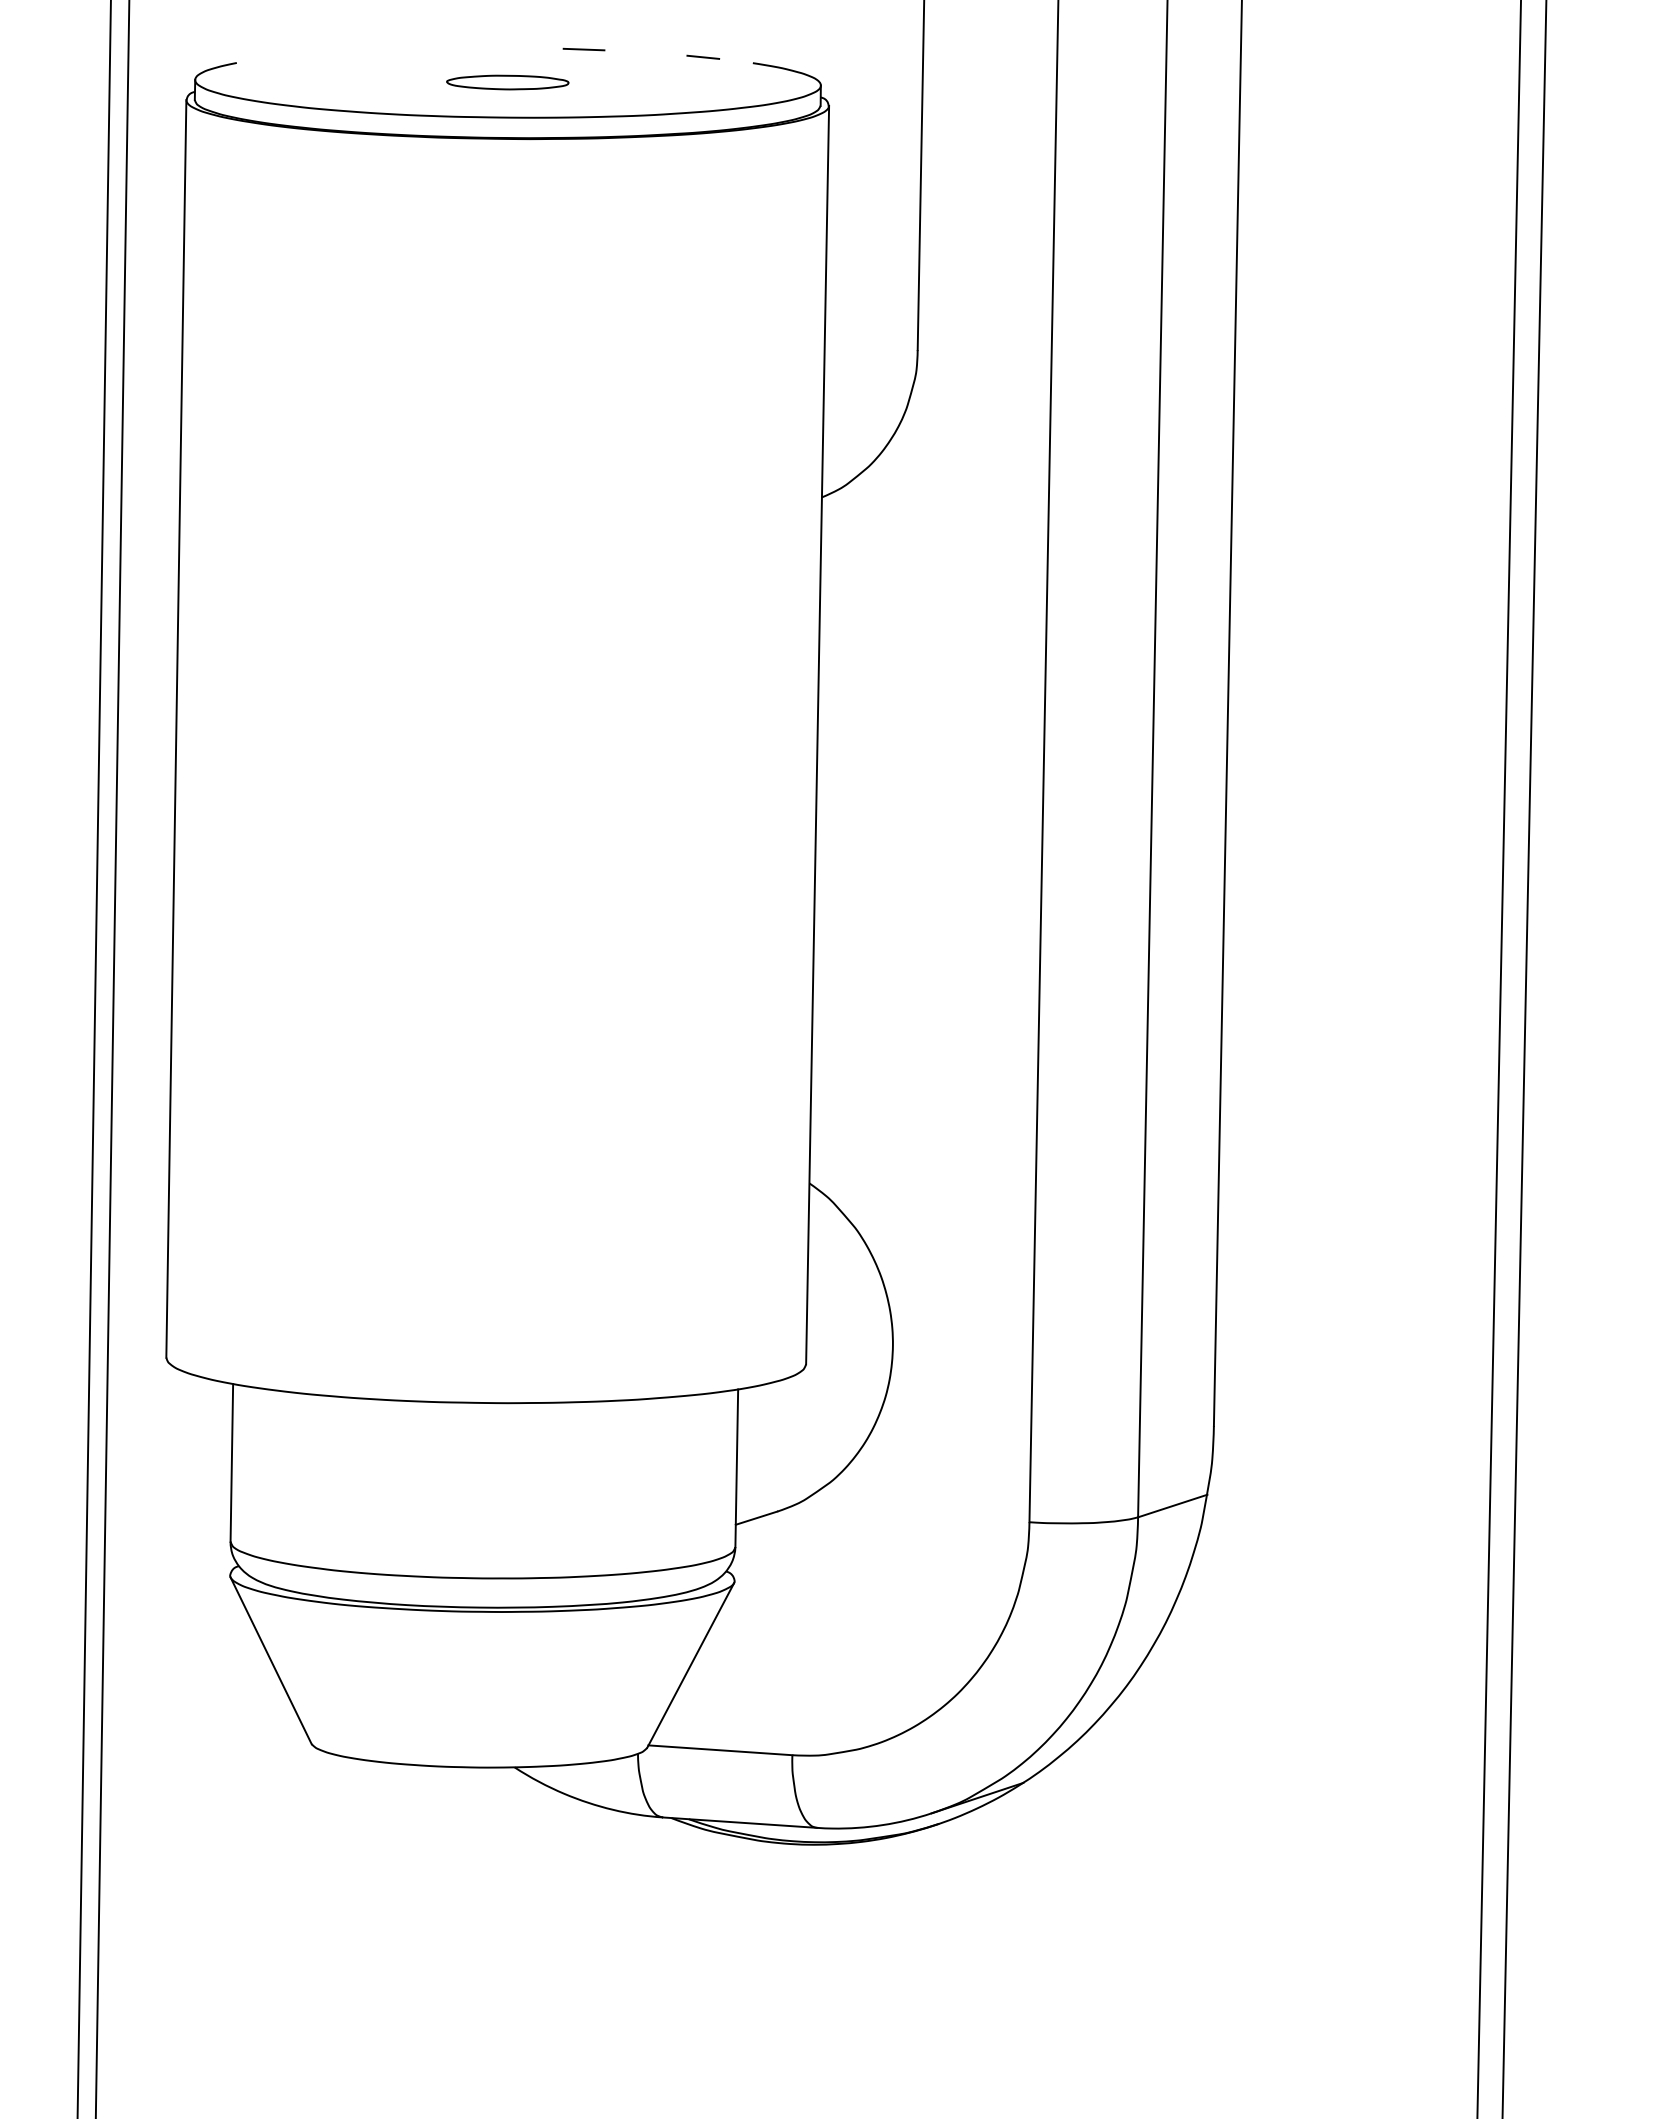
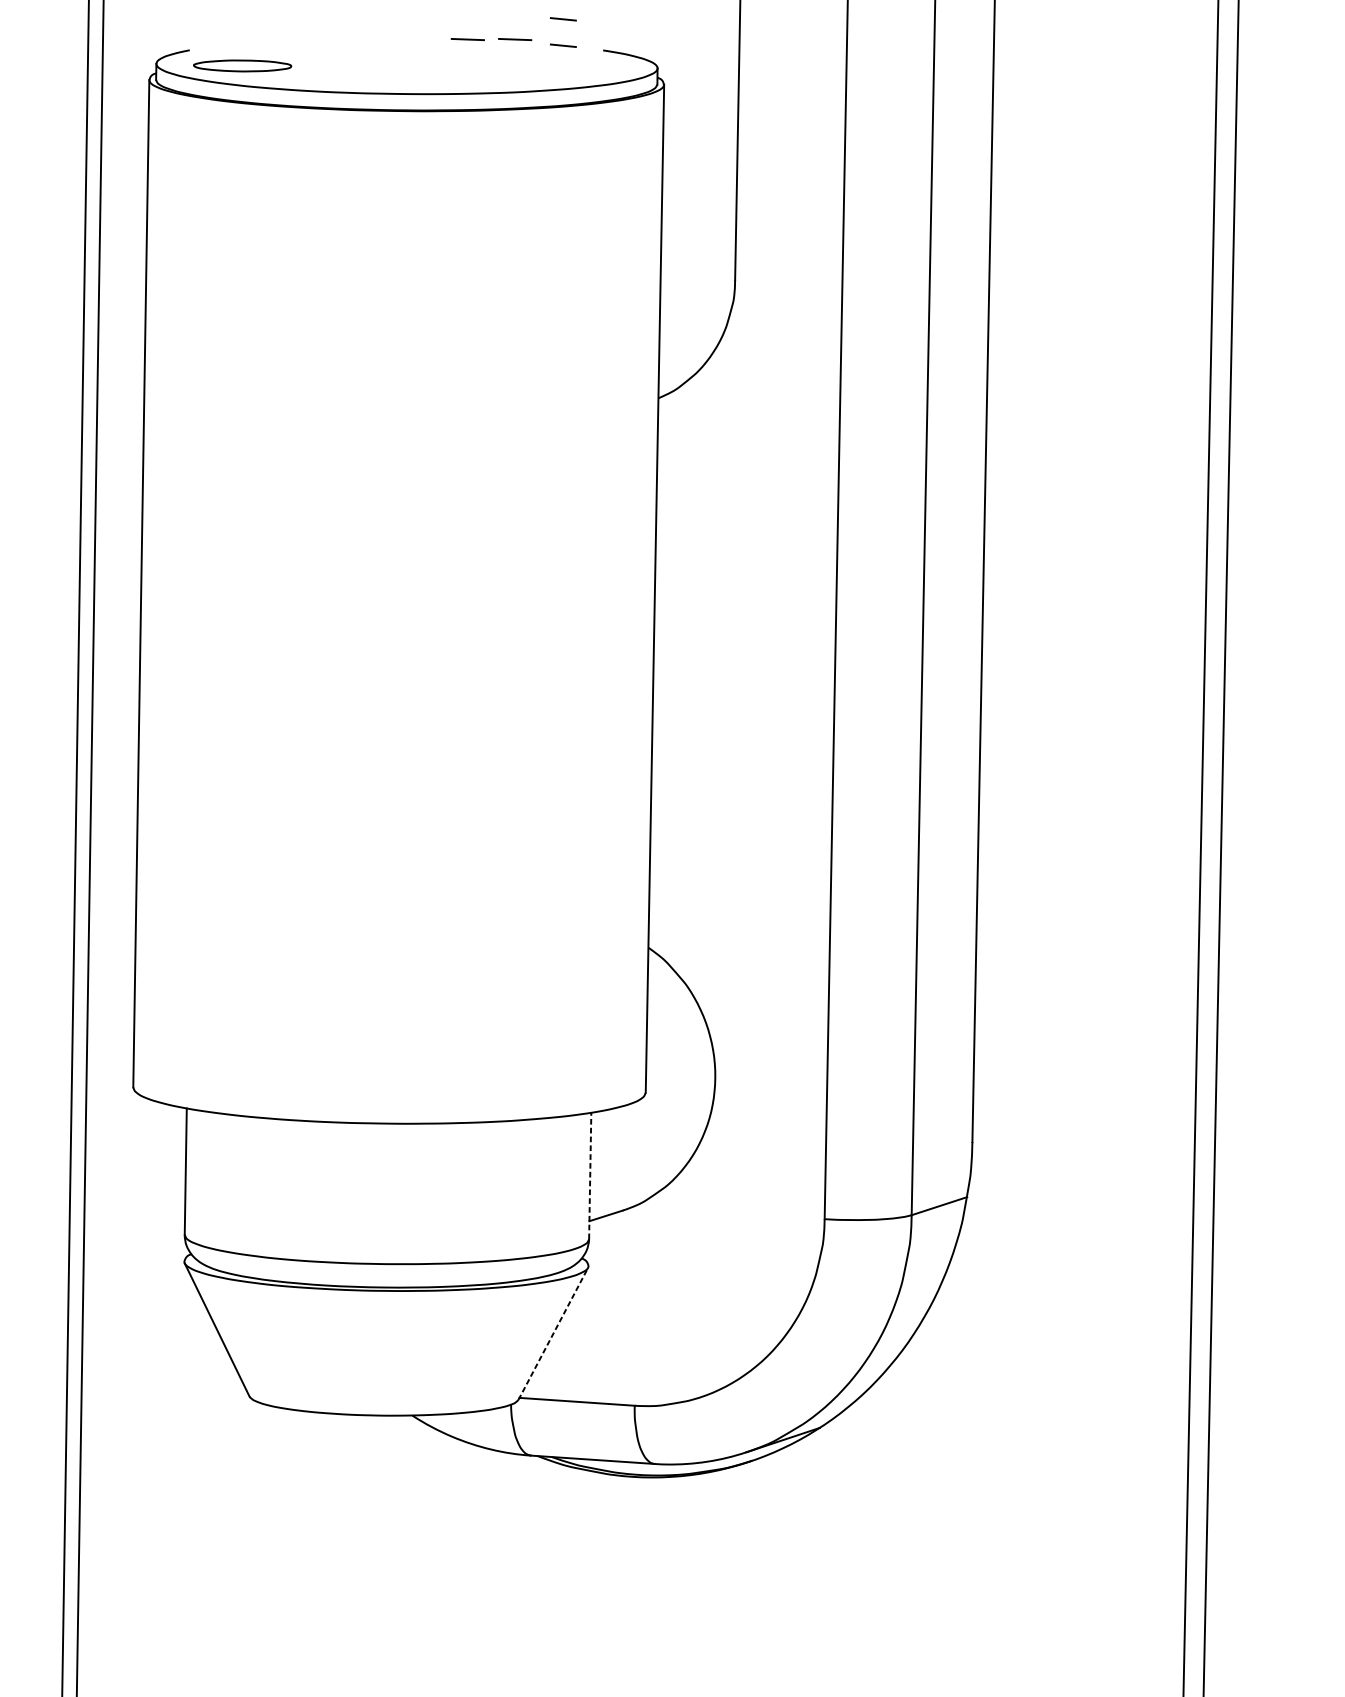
line: (703, 23) -> (563, 18), added
line: (642, 49) -> (514, 39), added
part: (507, 82) -> (242, 65), moved
line: (736, 1468) -> (589, 1176), solid -> dashed
line: (690, 1664) -> (553, 1333), solid -> dashed

